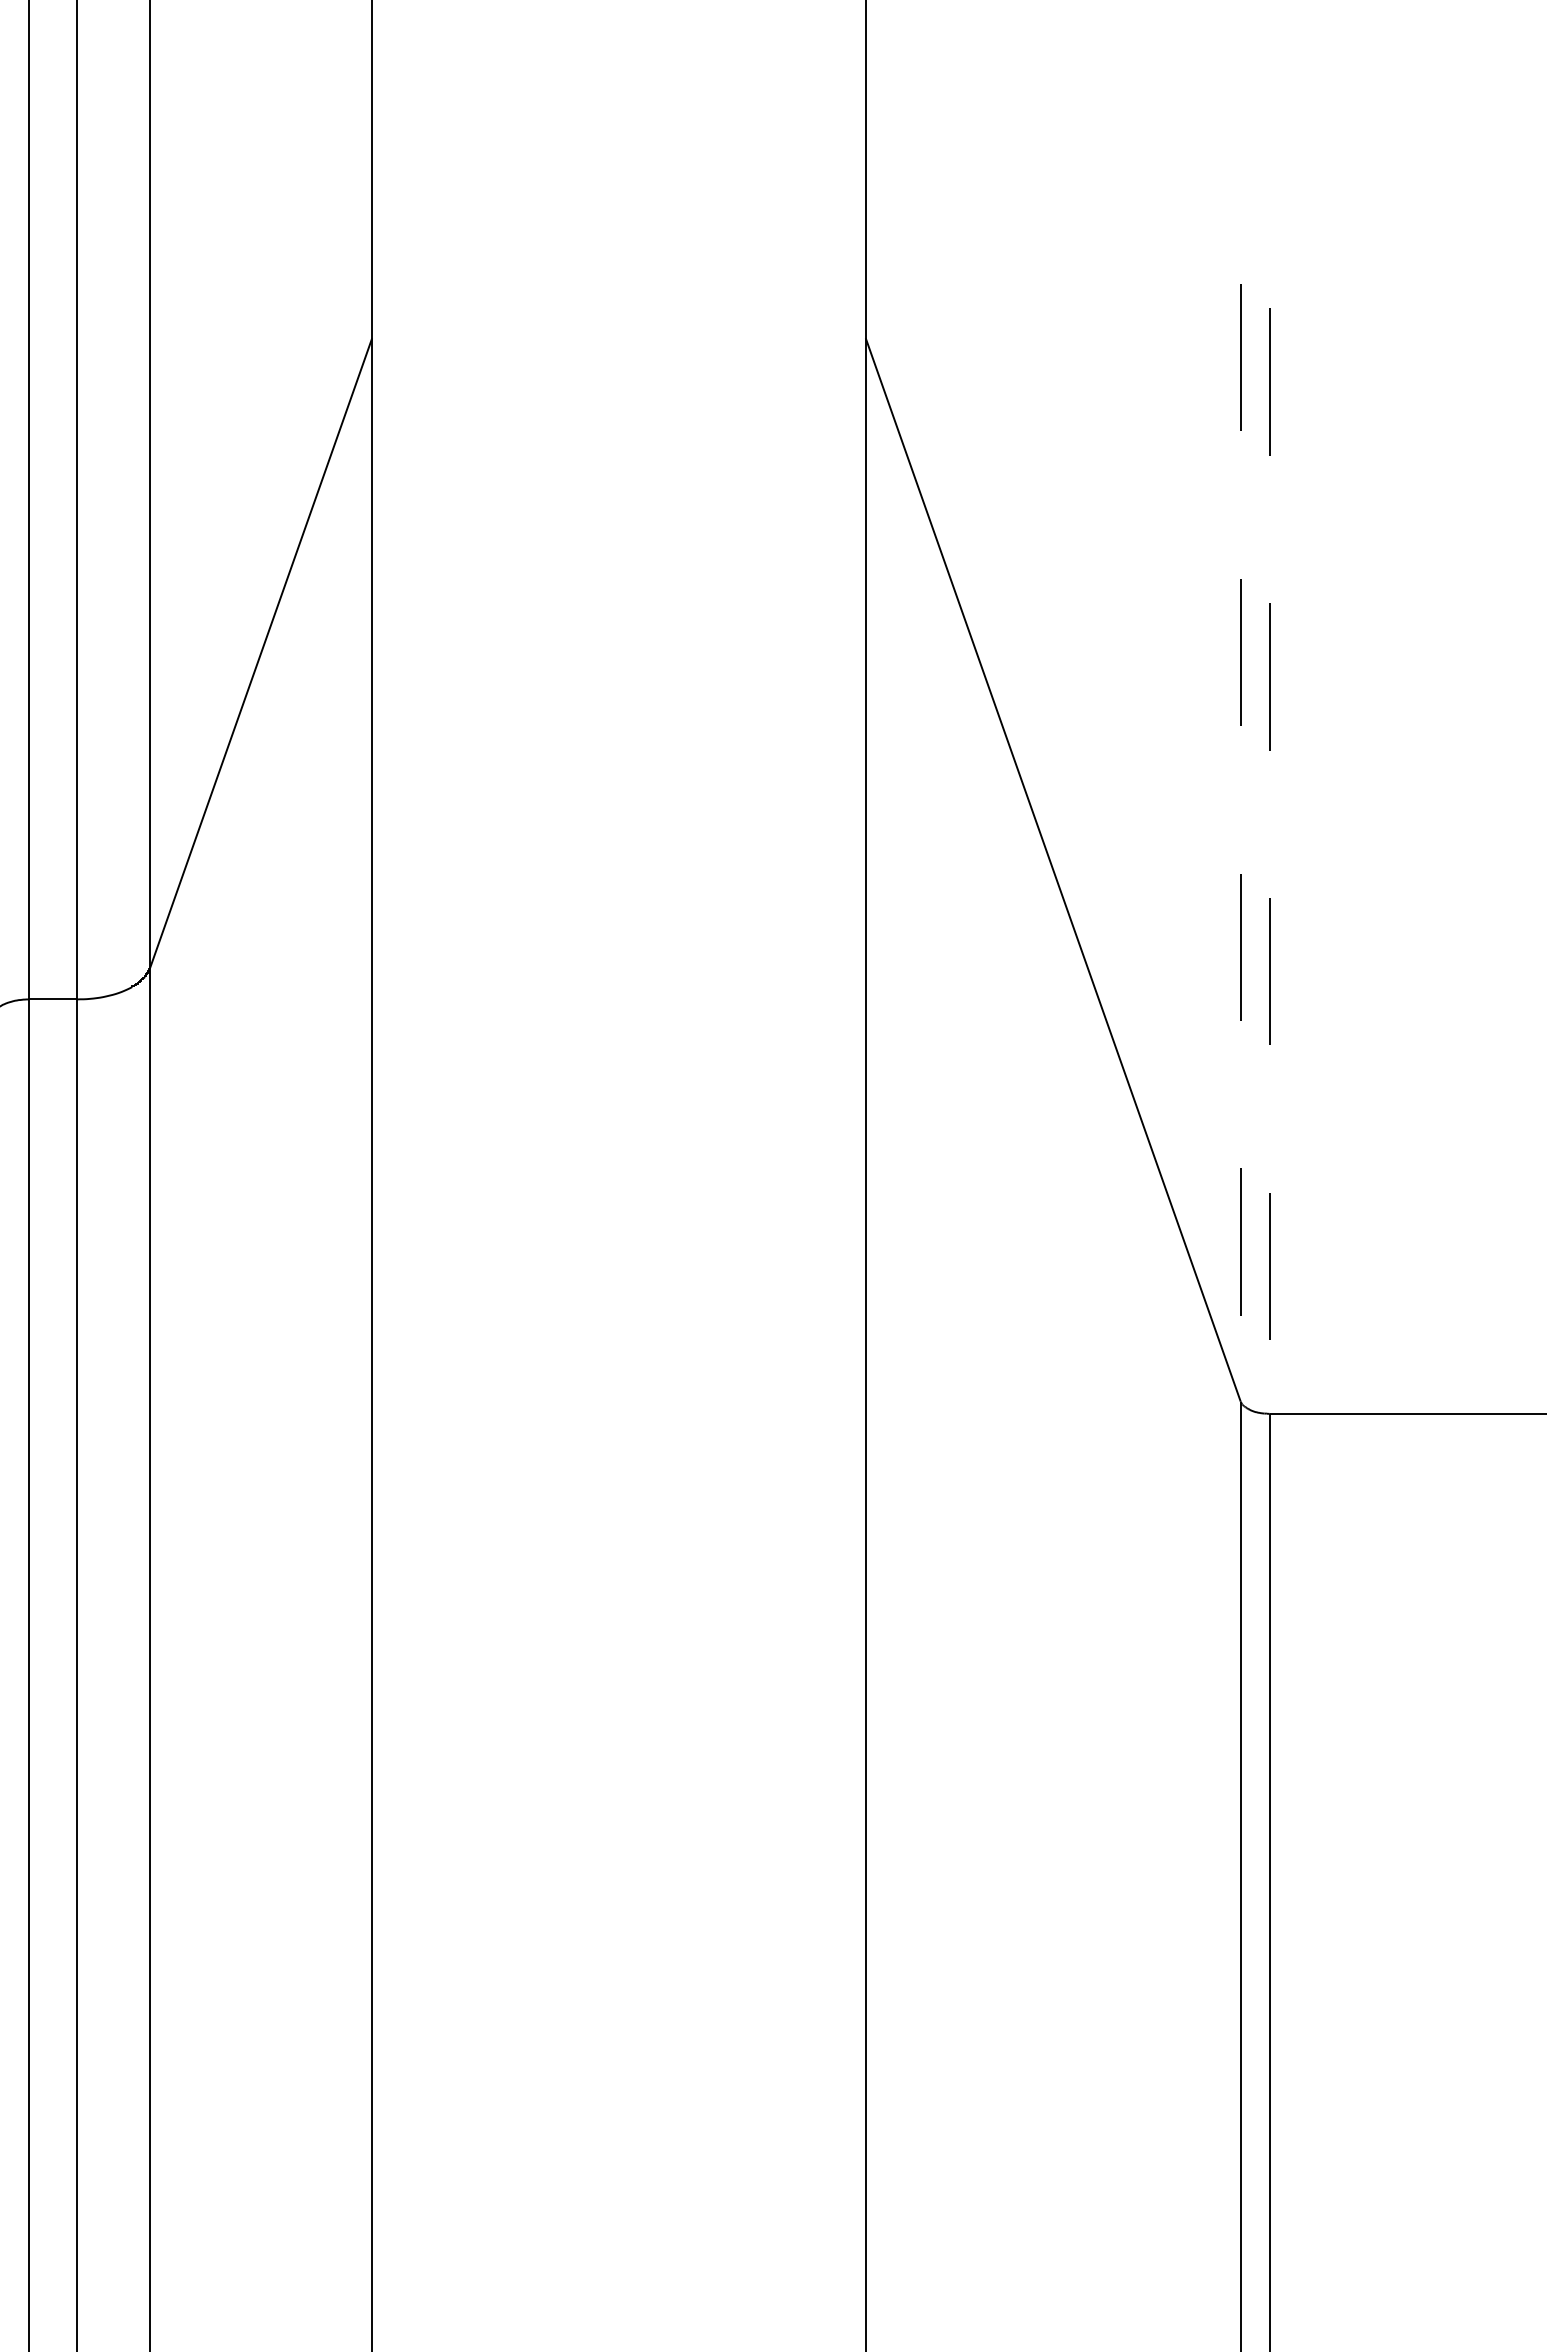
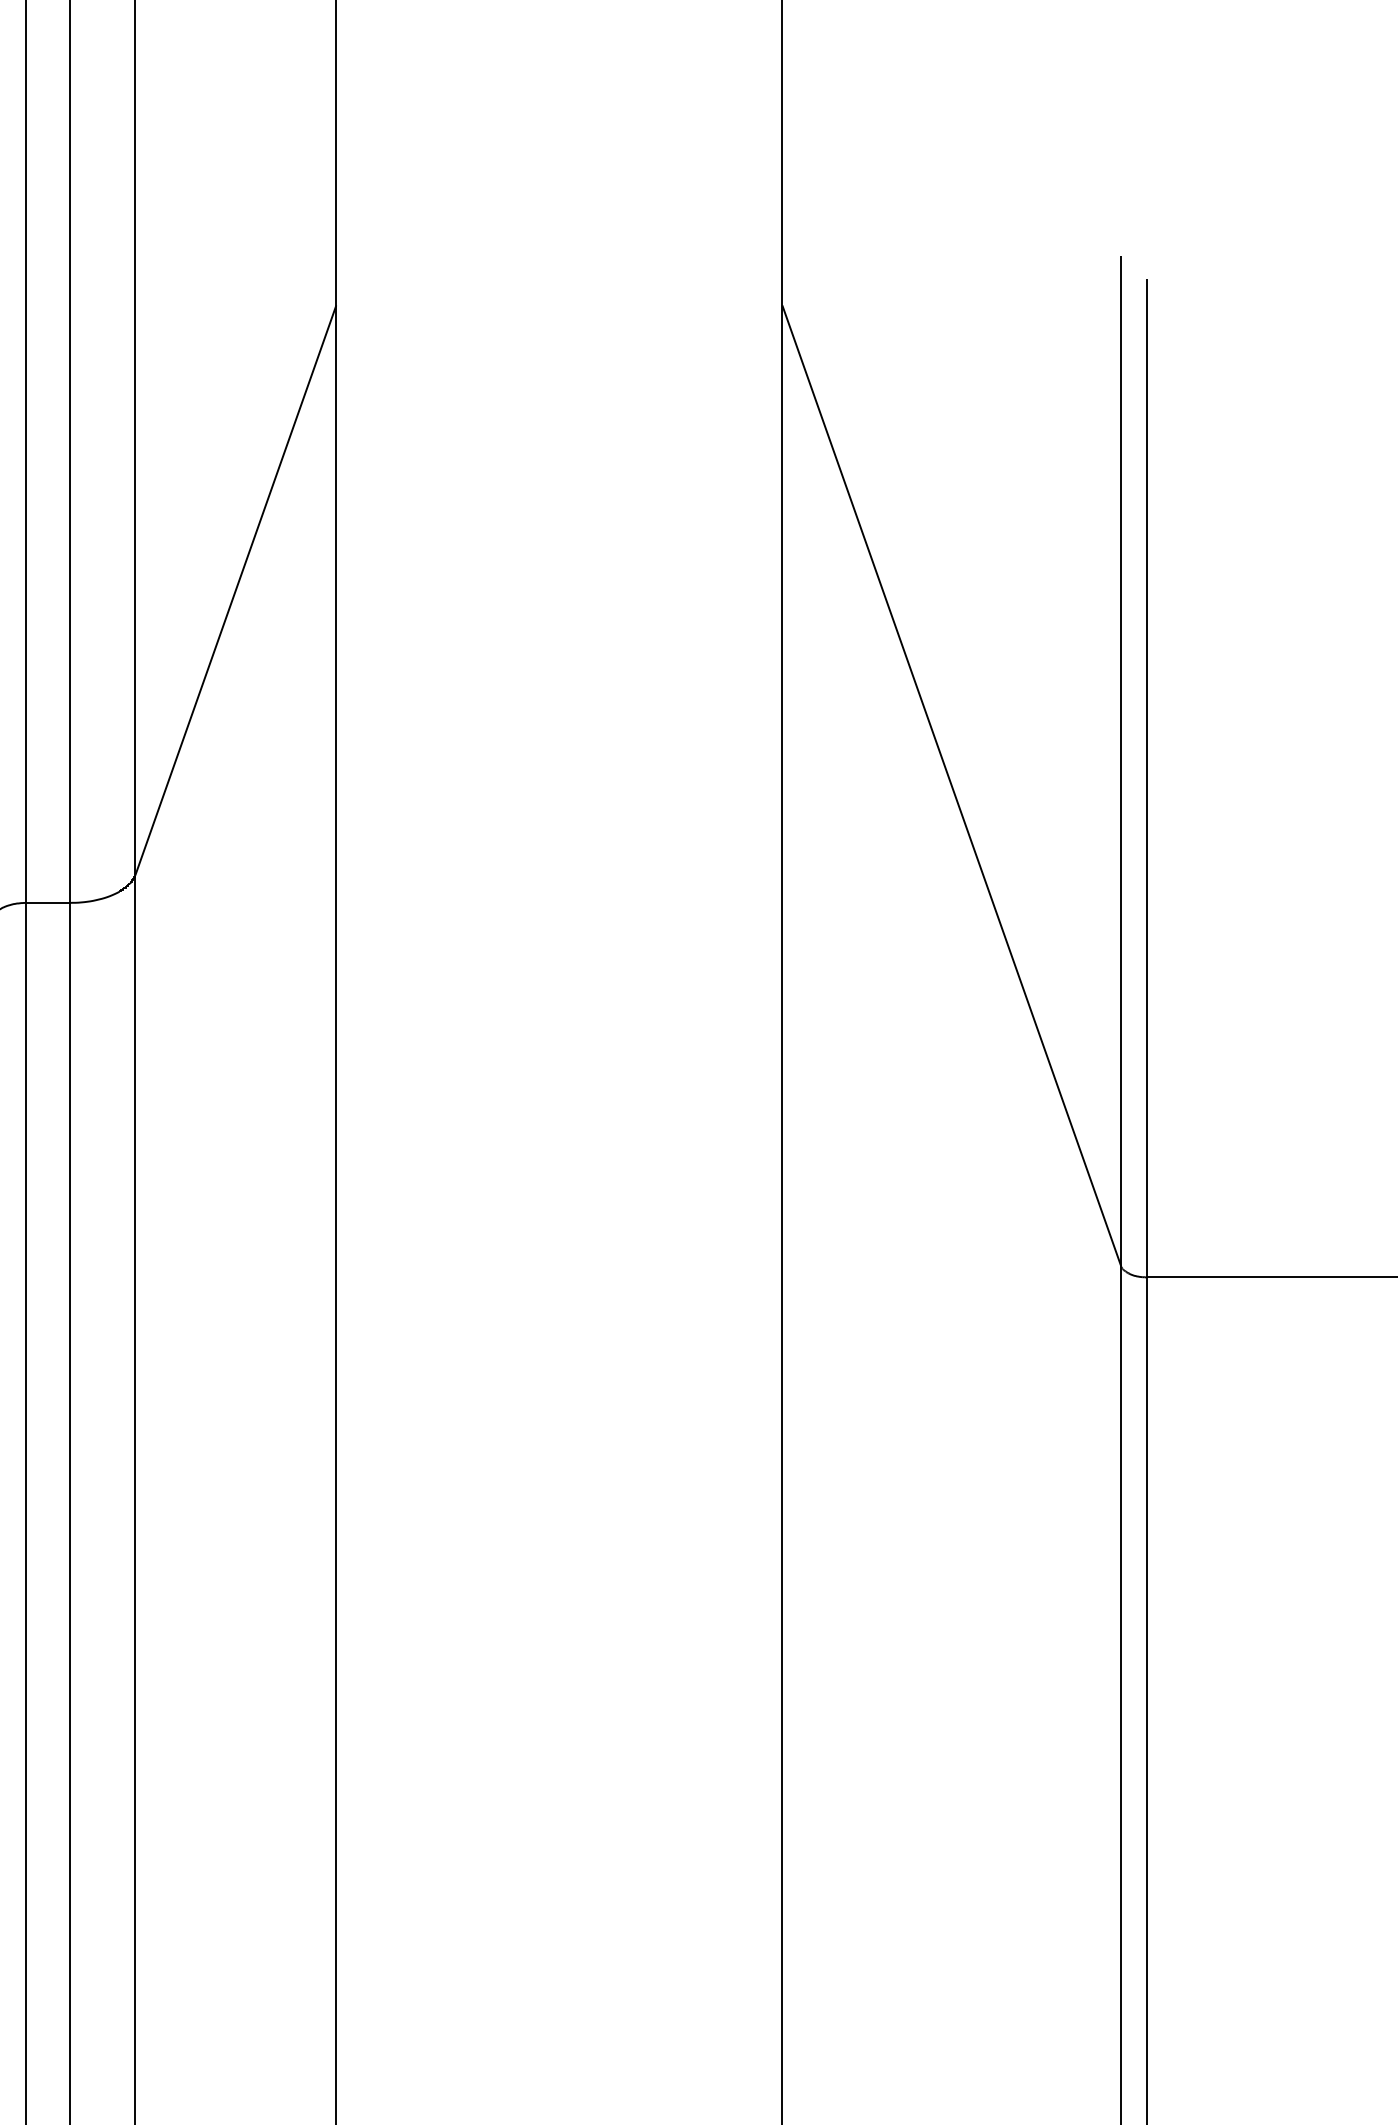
line: (1240, 842) -> (1121, 761), dashed -> solid
line: (1269, 861) -> (1147, 778), dashed -> solid

